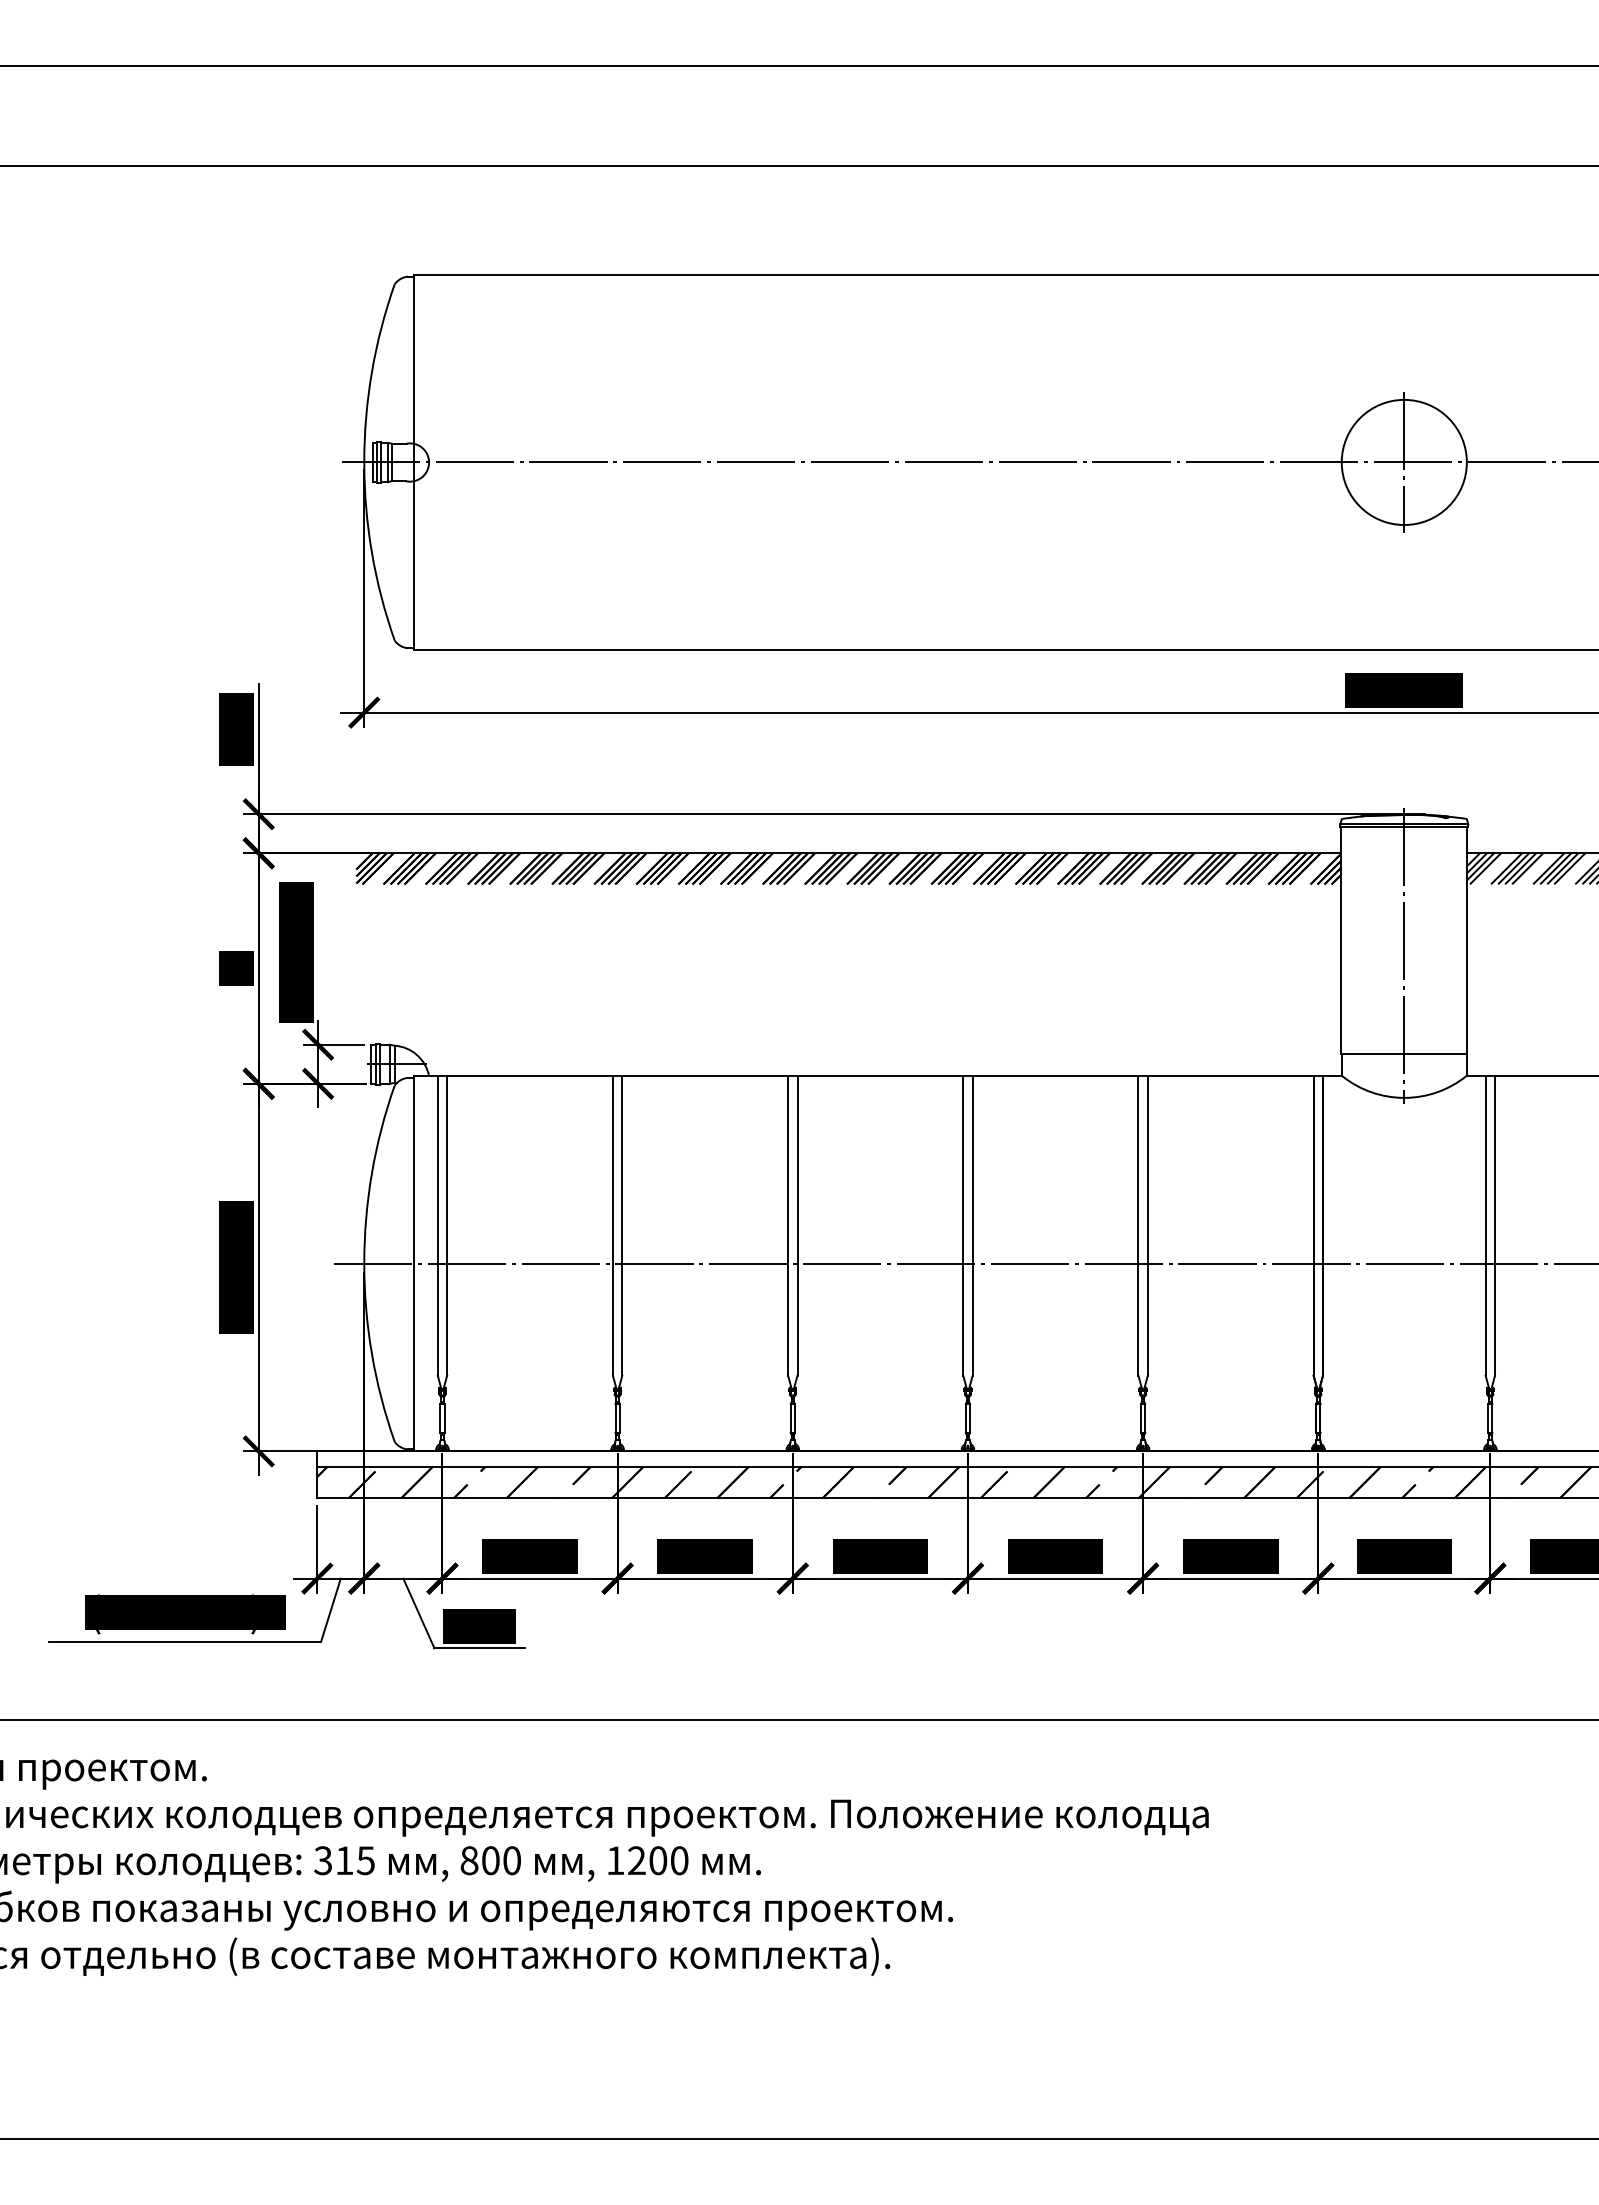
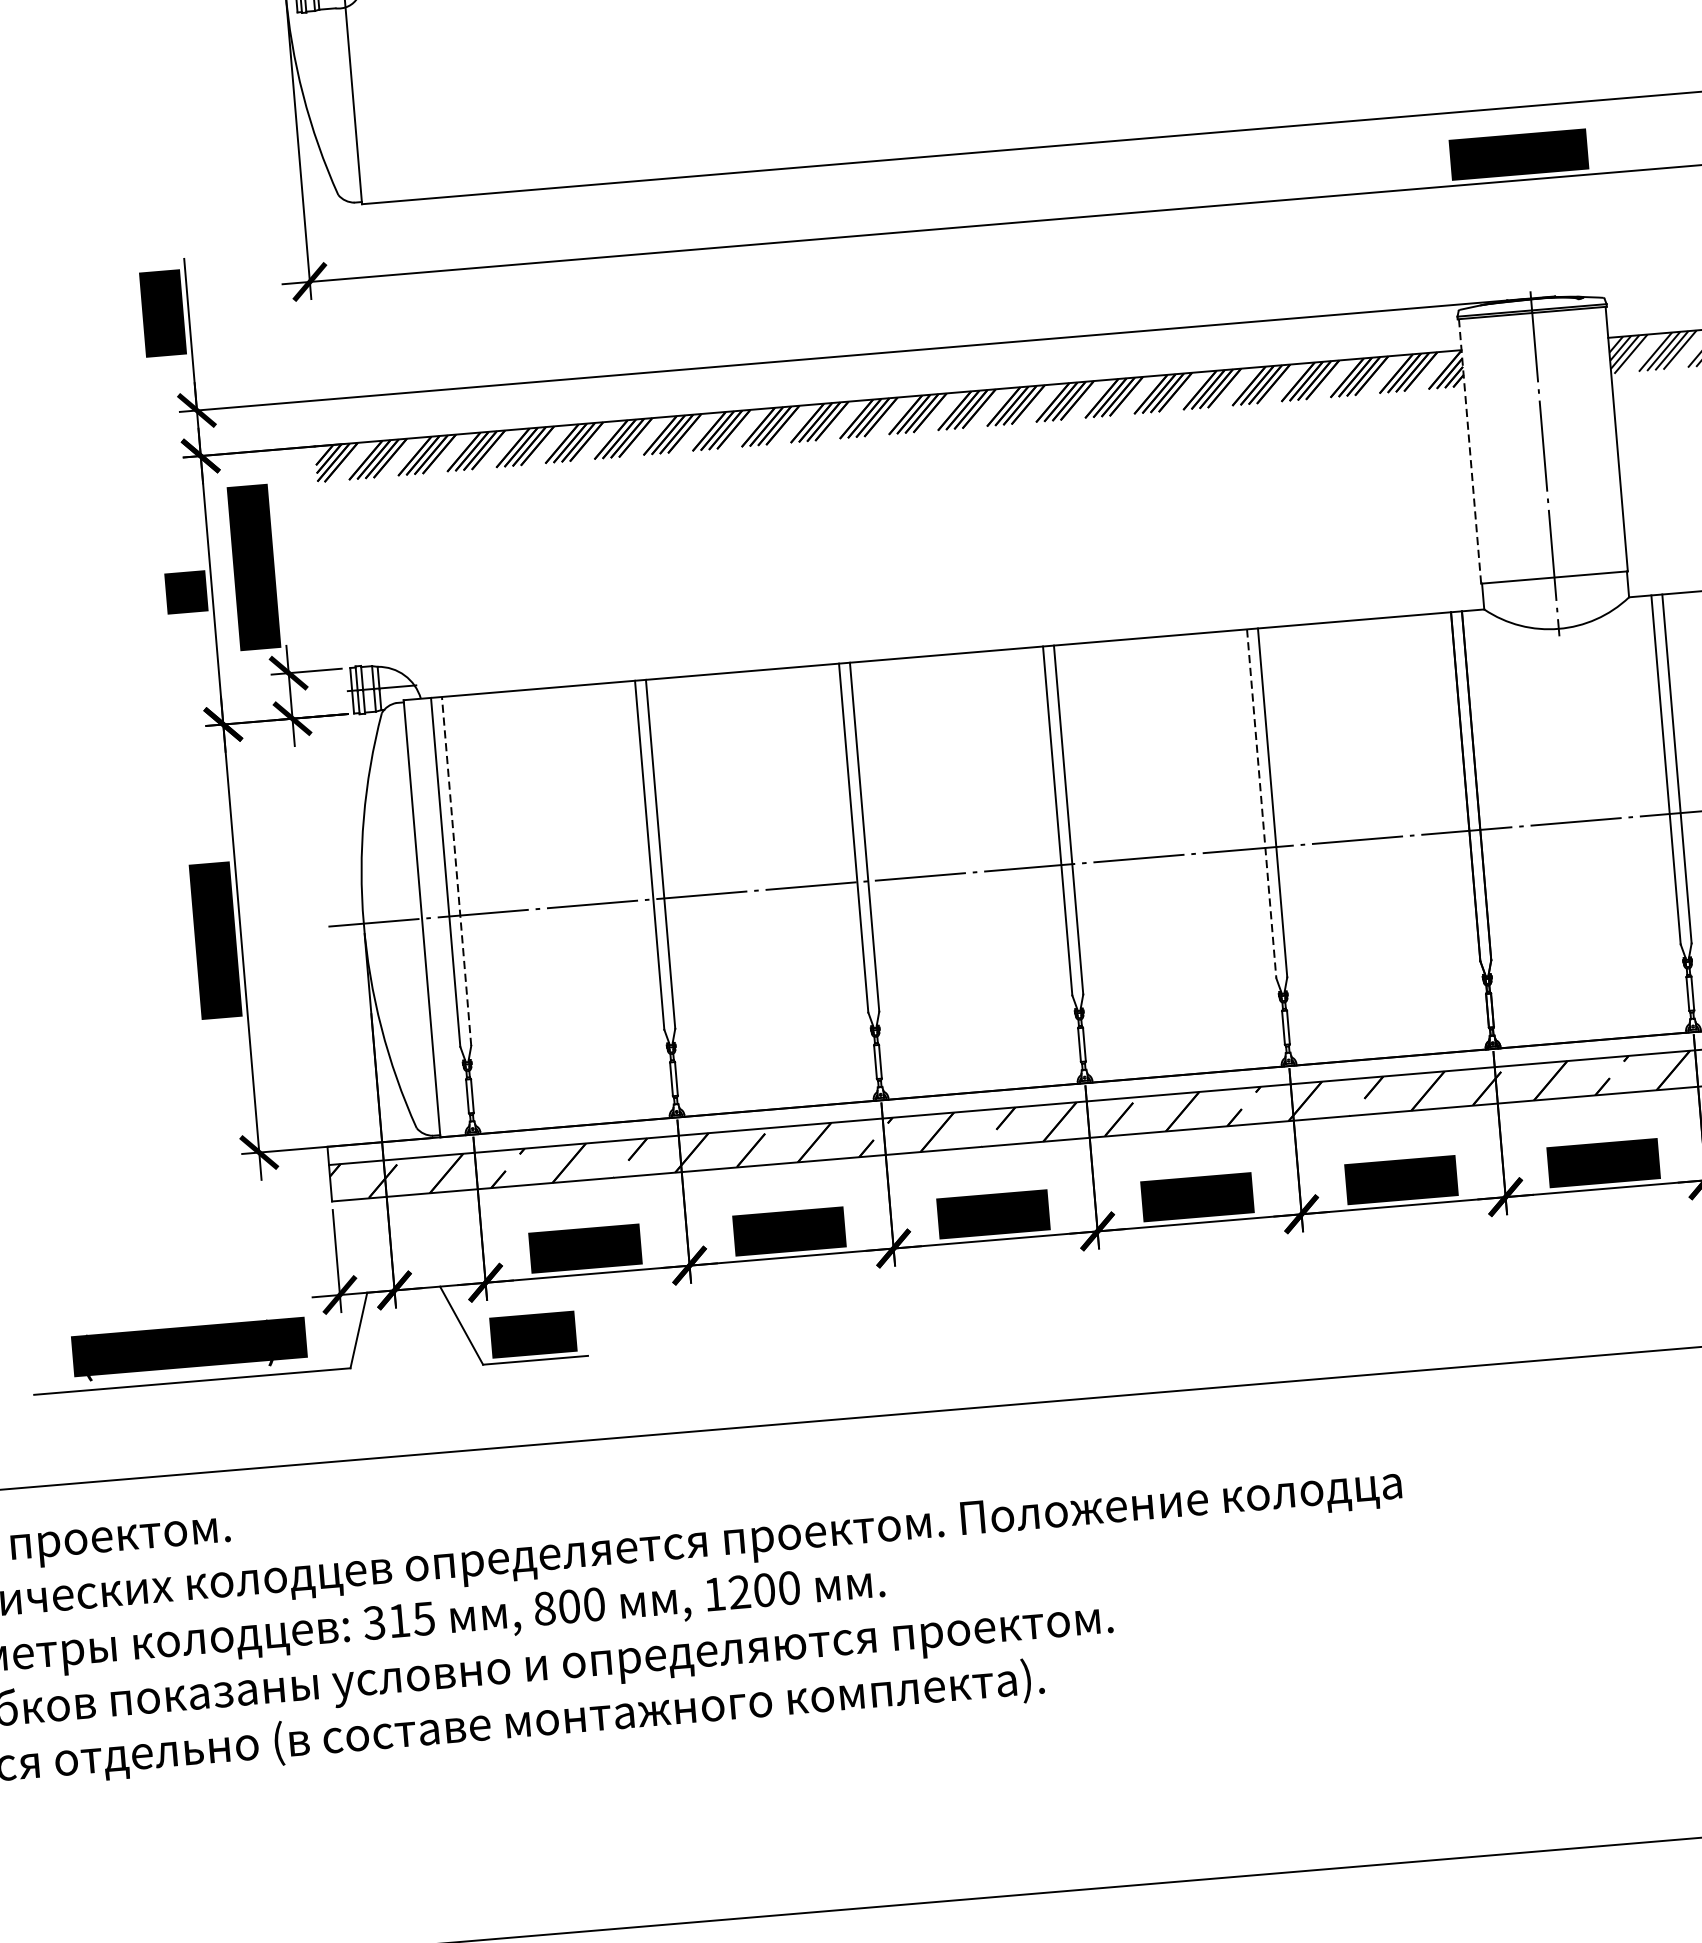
line: (1341, 940) -> (1470, 451), solid -> dashed
line: (447, 1225) -> (456, 871), solid -> dashed
line: (1138, 1225) -> (1261, 803), solid -> dashed

